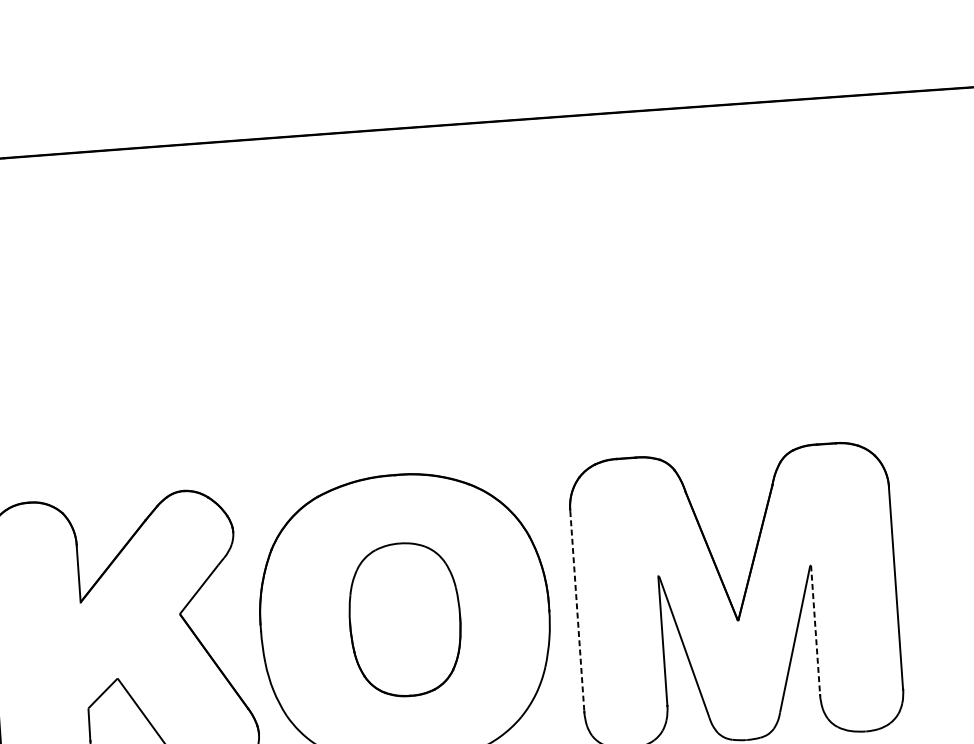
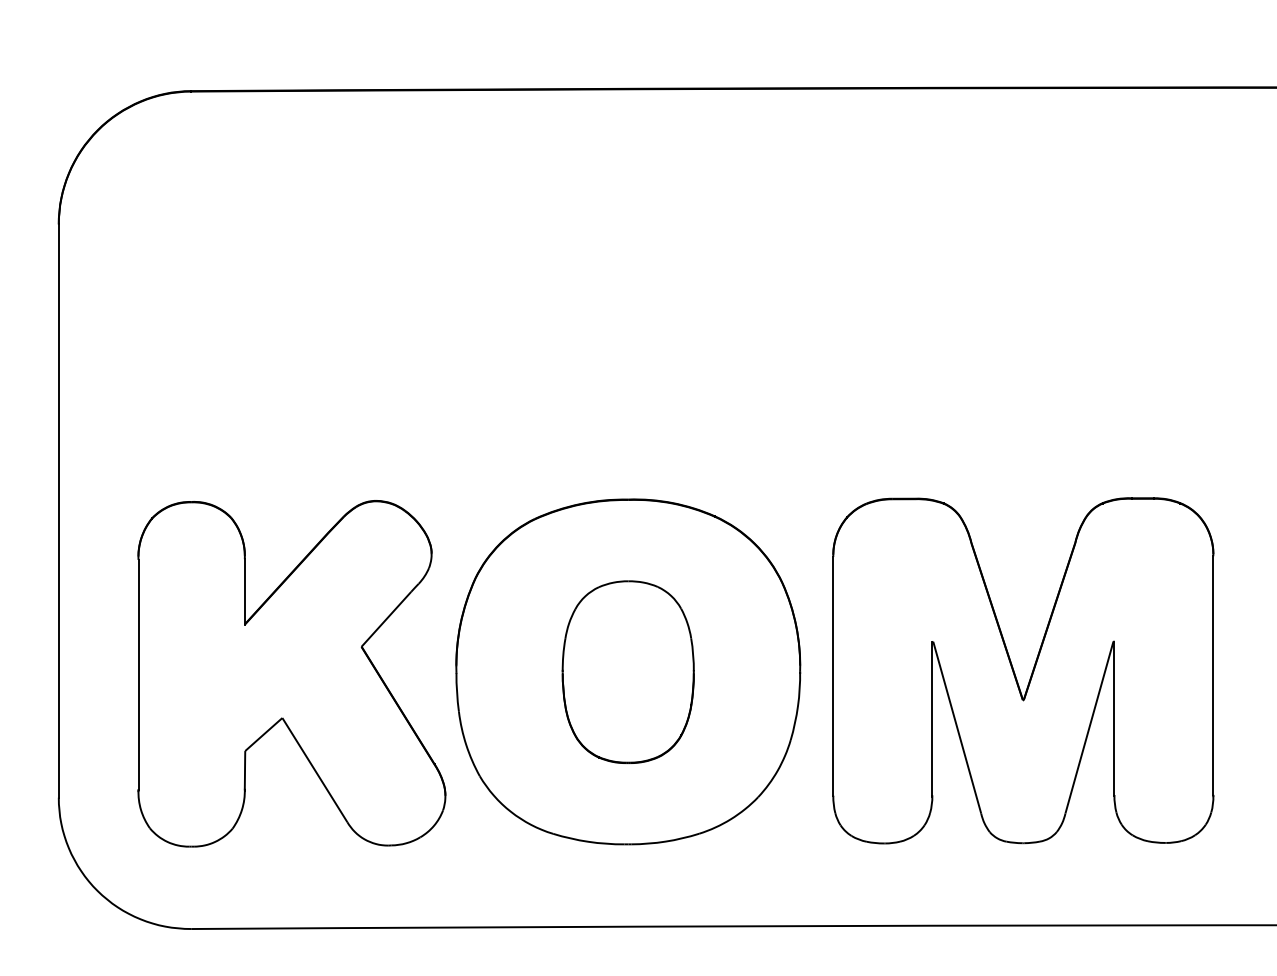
line: (577, 611) -> (833, 676), dashed -> solid
line: (815, 630) -> (1114, 719), dashed -> solid

